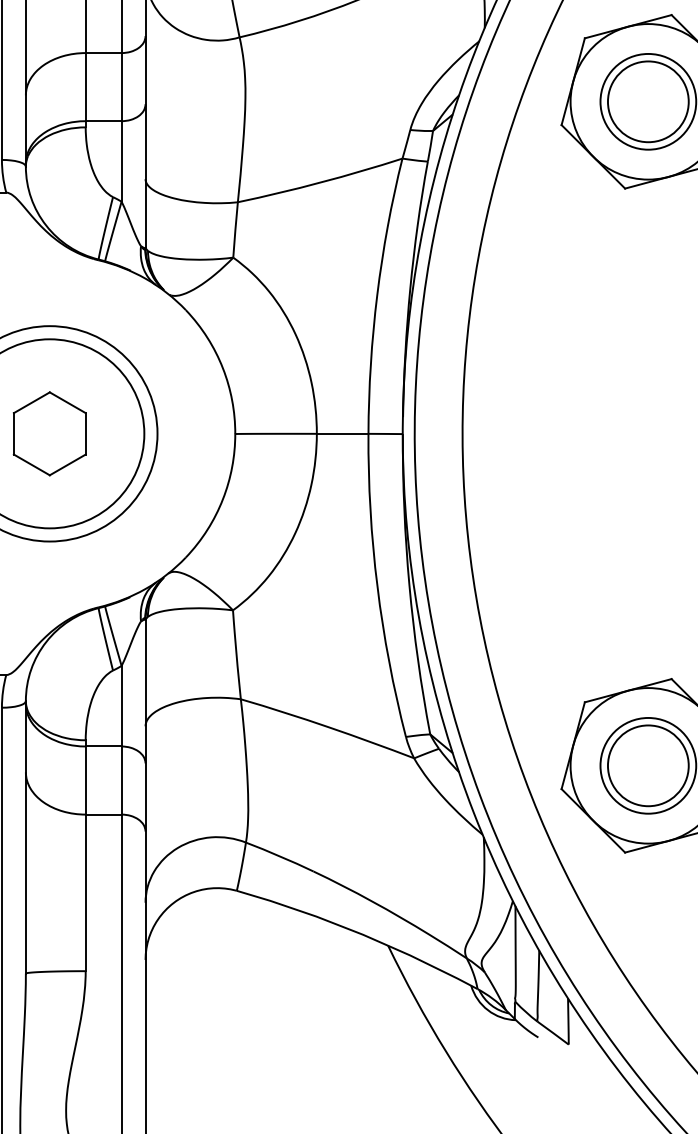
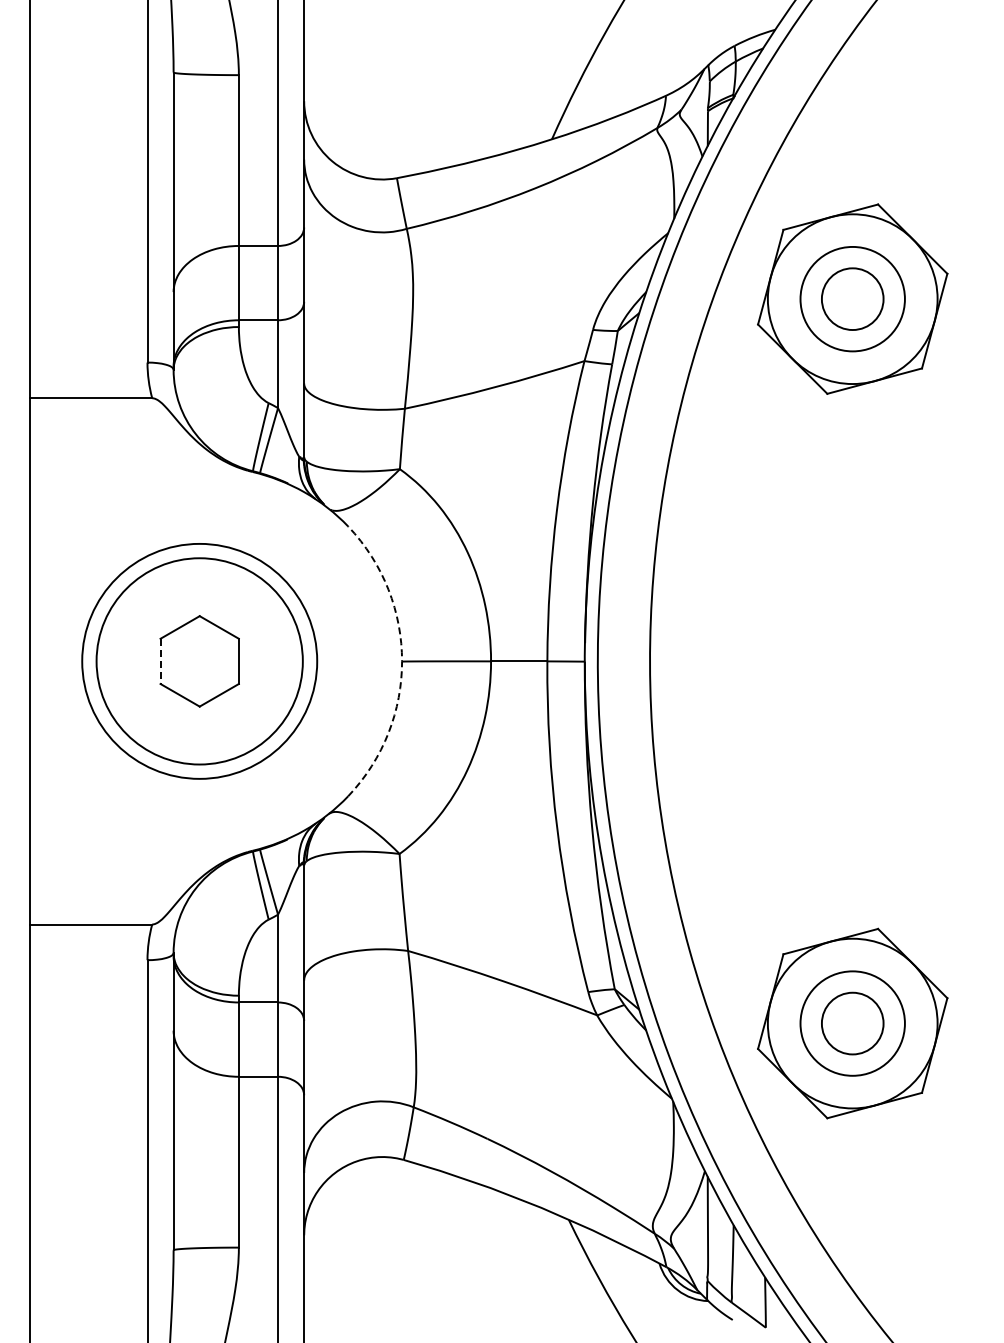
circle: (648, 102) -> (852, 299), size x0.7
line: (13, 433) -> (160, 661), solid -> dashed
arc: (235, 433) -> (402, 661), solid -> dashed
circle: (648, 765) -> (852, 1023), size x0.7

